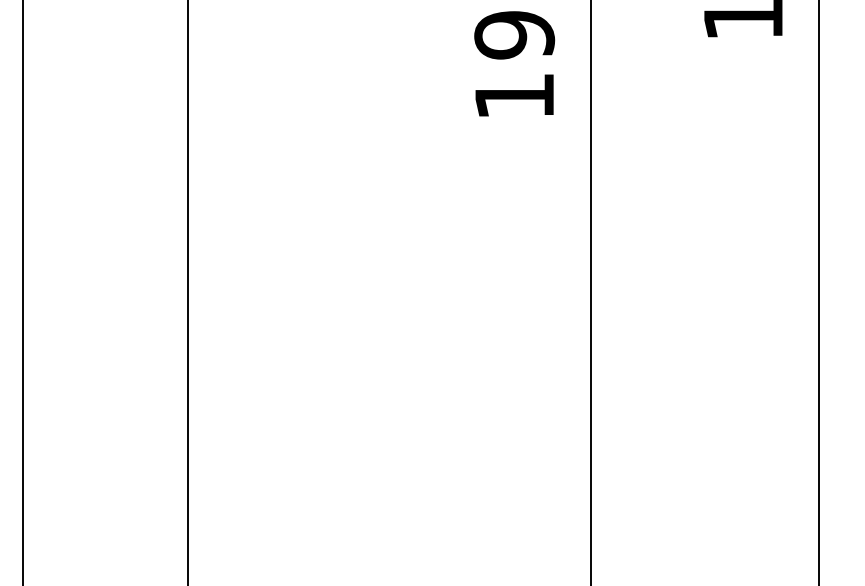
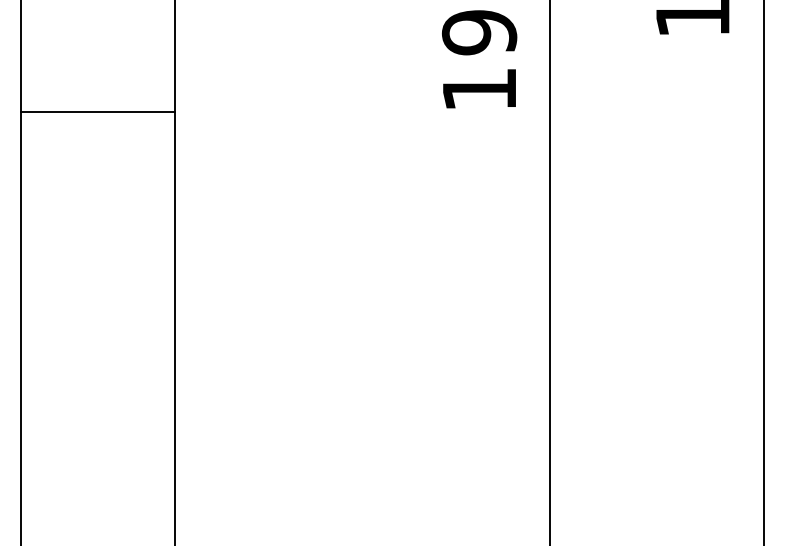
line: (105, 120) -> (98, 112), added

